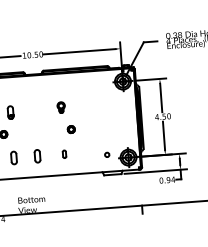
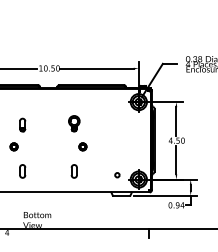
part: (61, 107) -> (74, 123), size x1.43
part: (63, 154) -> (73, 171), size x1.67
part: (37, 156) -> (46, 171), removed

